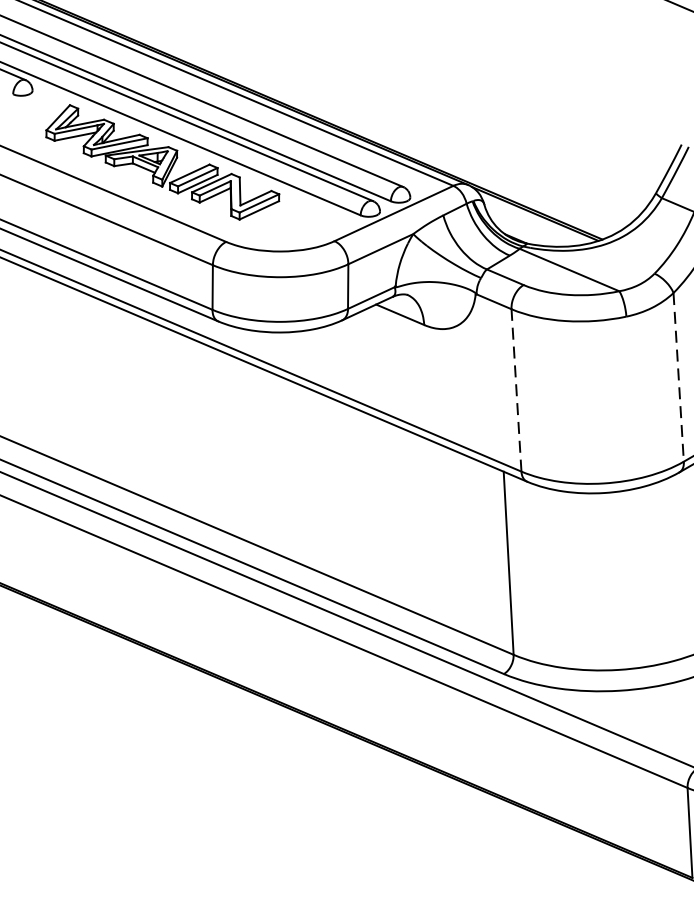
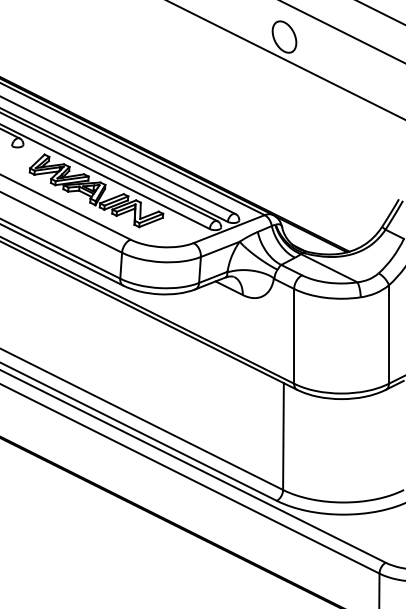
line: (678, 379) -> (388, 335), dashed -> solid
line: (516, 388) -> (294, 335), dashed -> solid

